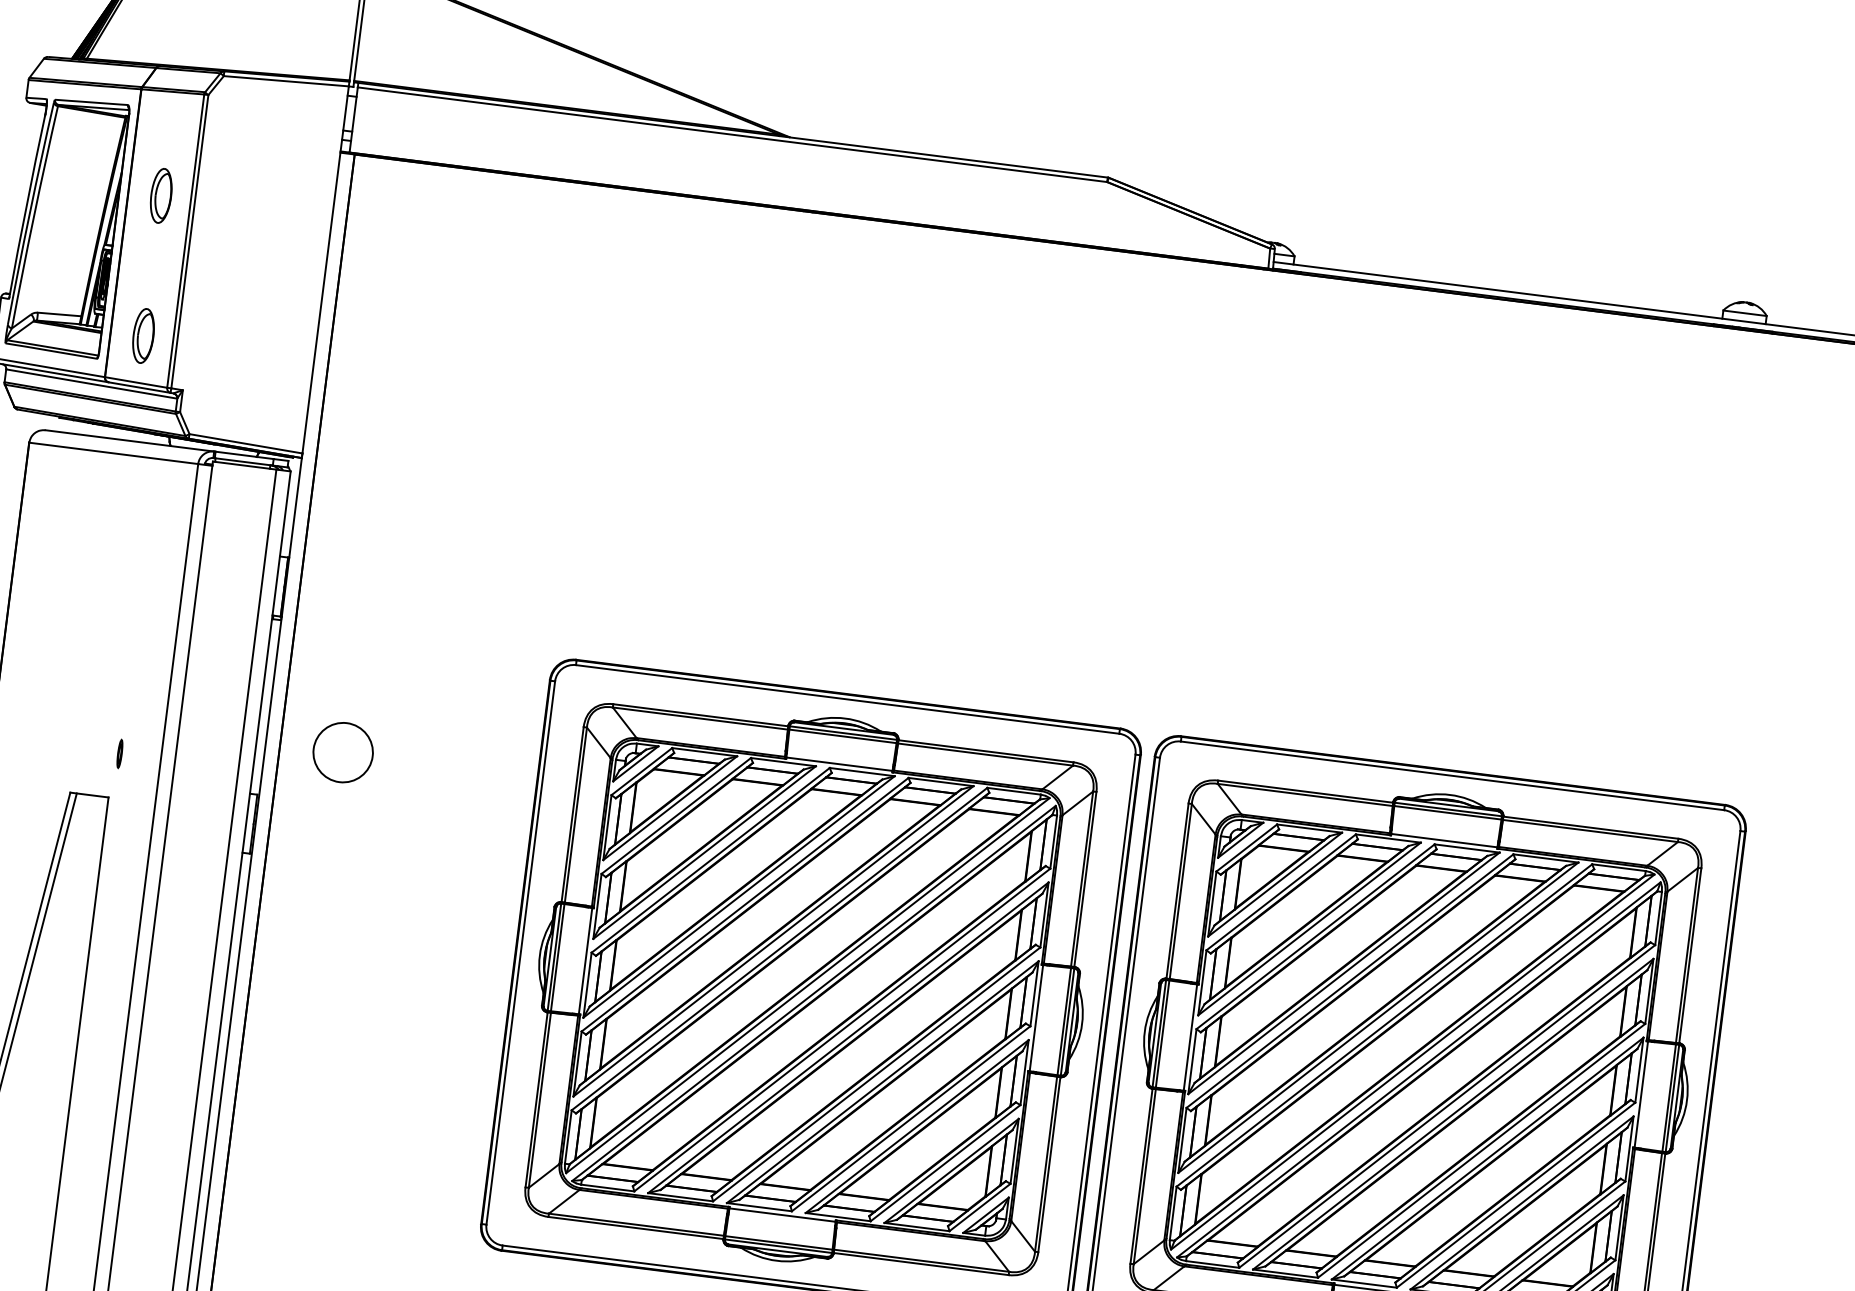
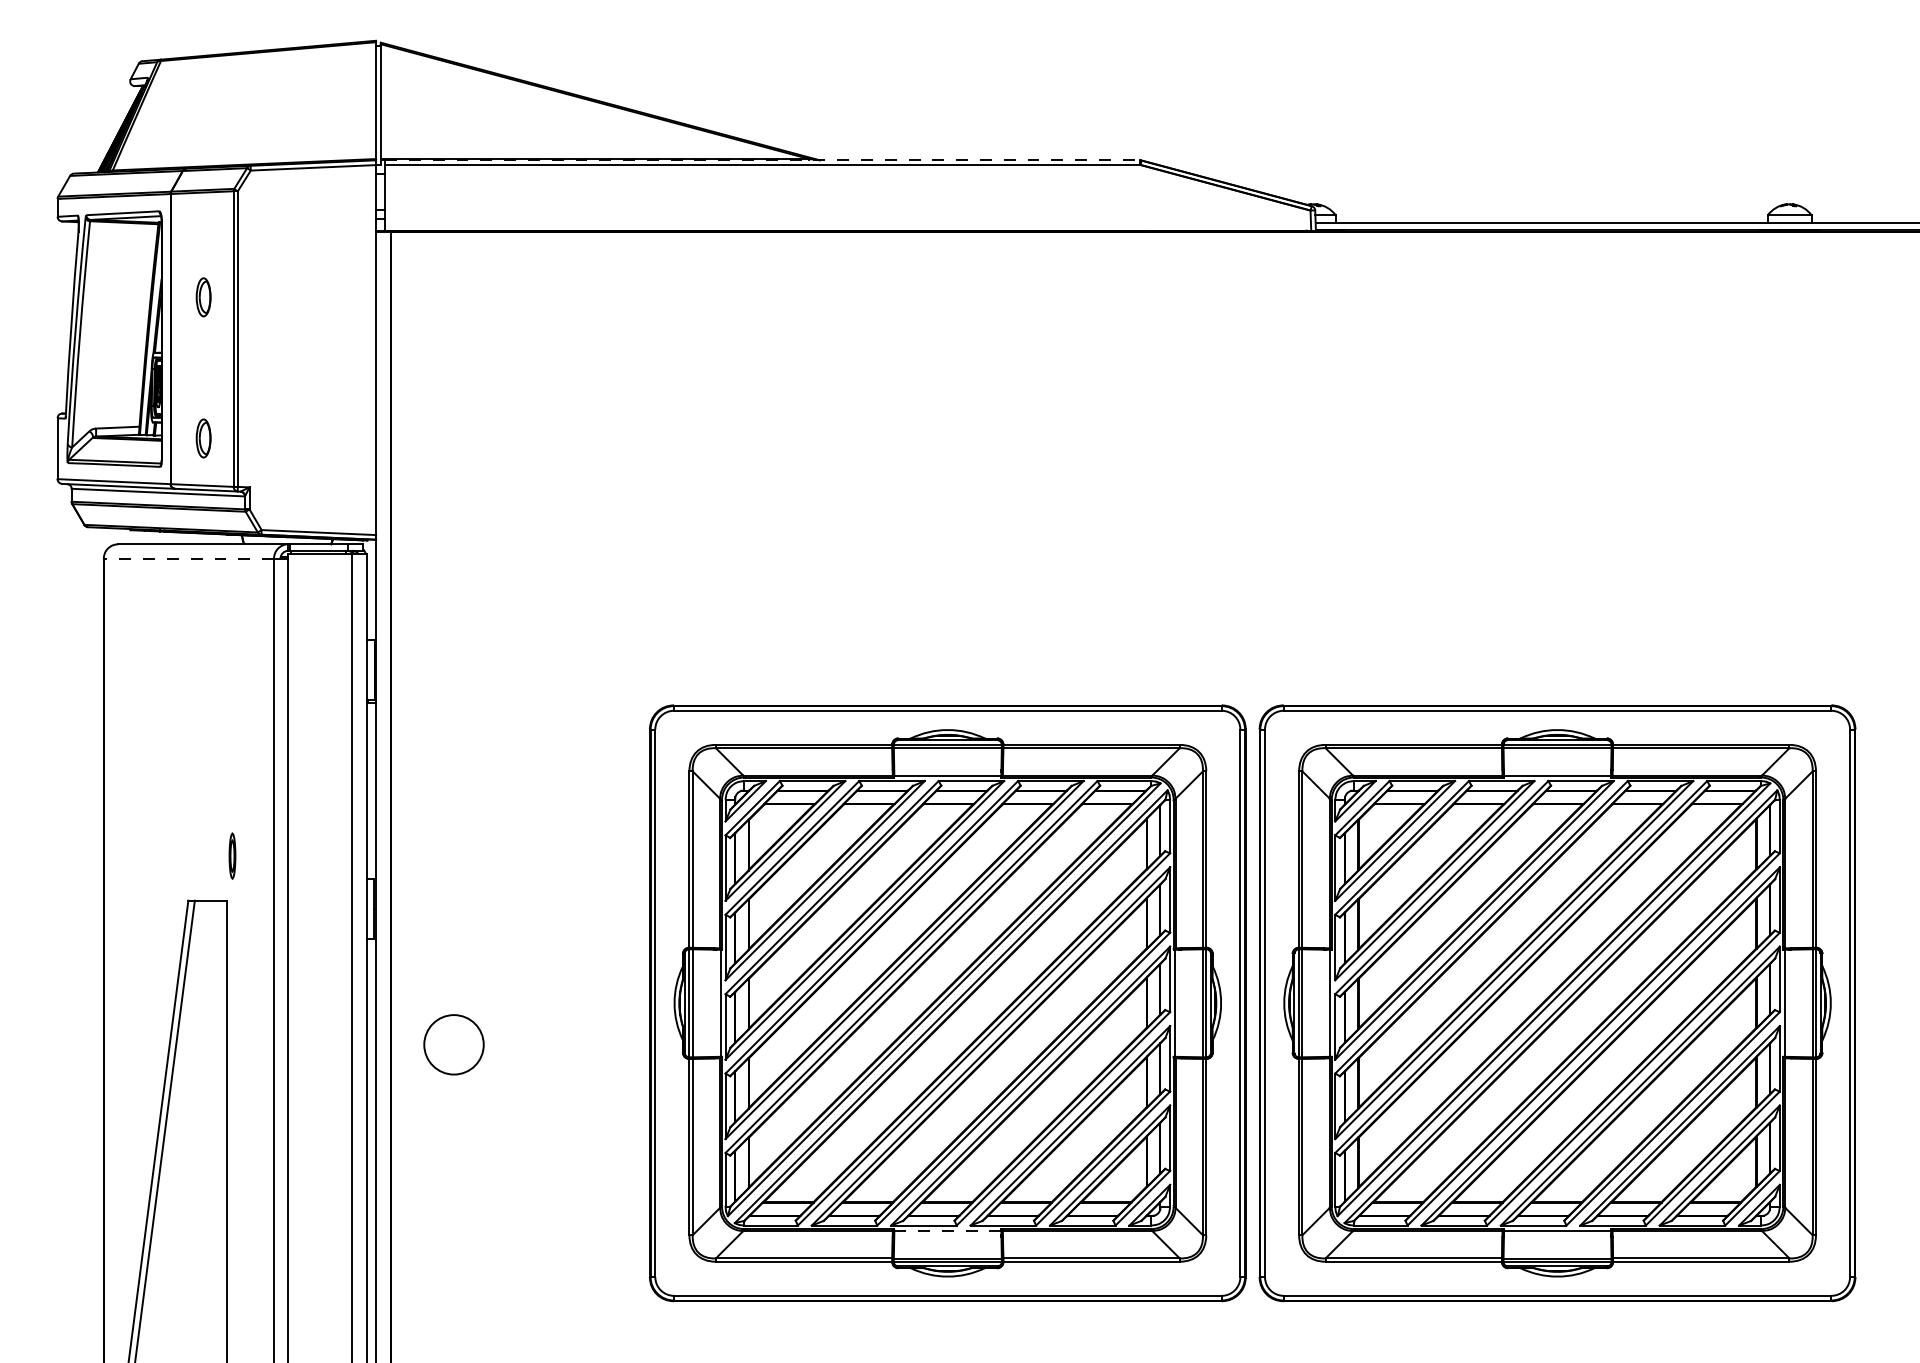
line: (732, 130) -> (762, 160), solid -> dashed
part: (160, 196) -> (203, 297), size x0.7
part: (143, 335) -> (203, 438), size x0.7
line: (113, 453) -> (188, 558), solid -> dashed
circle: (342, 752) -> (453, 1044), moved
part: (119, 753) -> (232, 855), size x1.6
line: (782, 1214) -> (947, 1230), solid -> dashed

